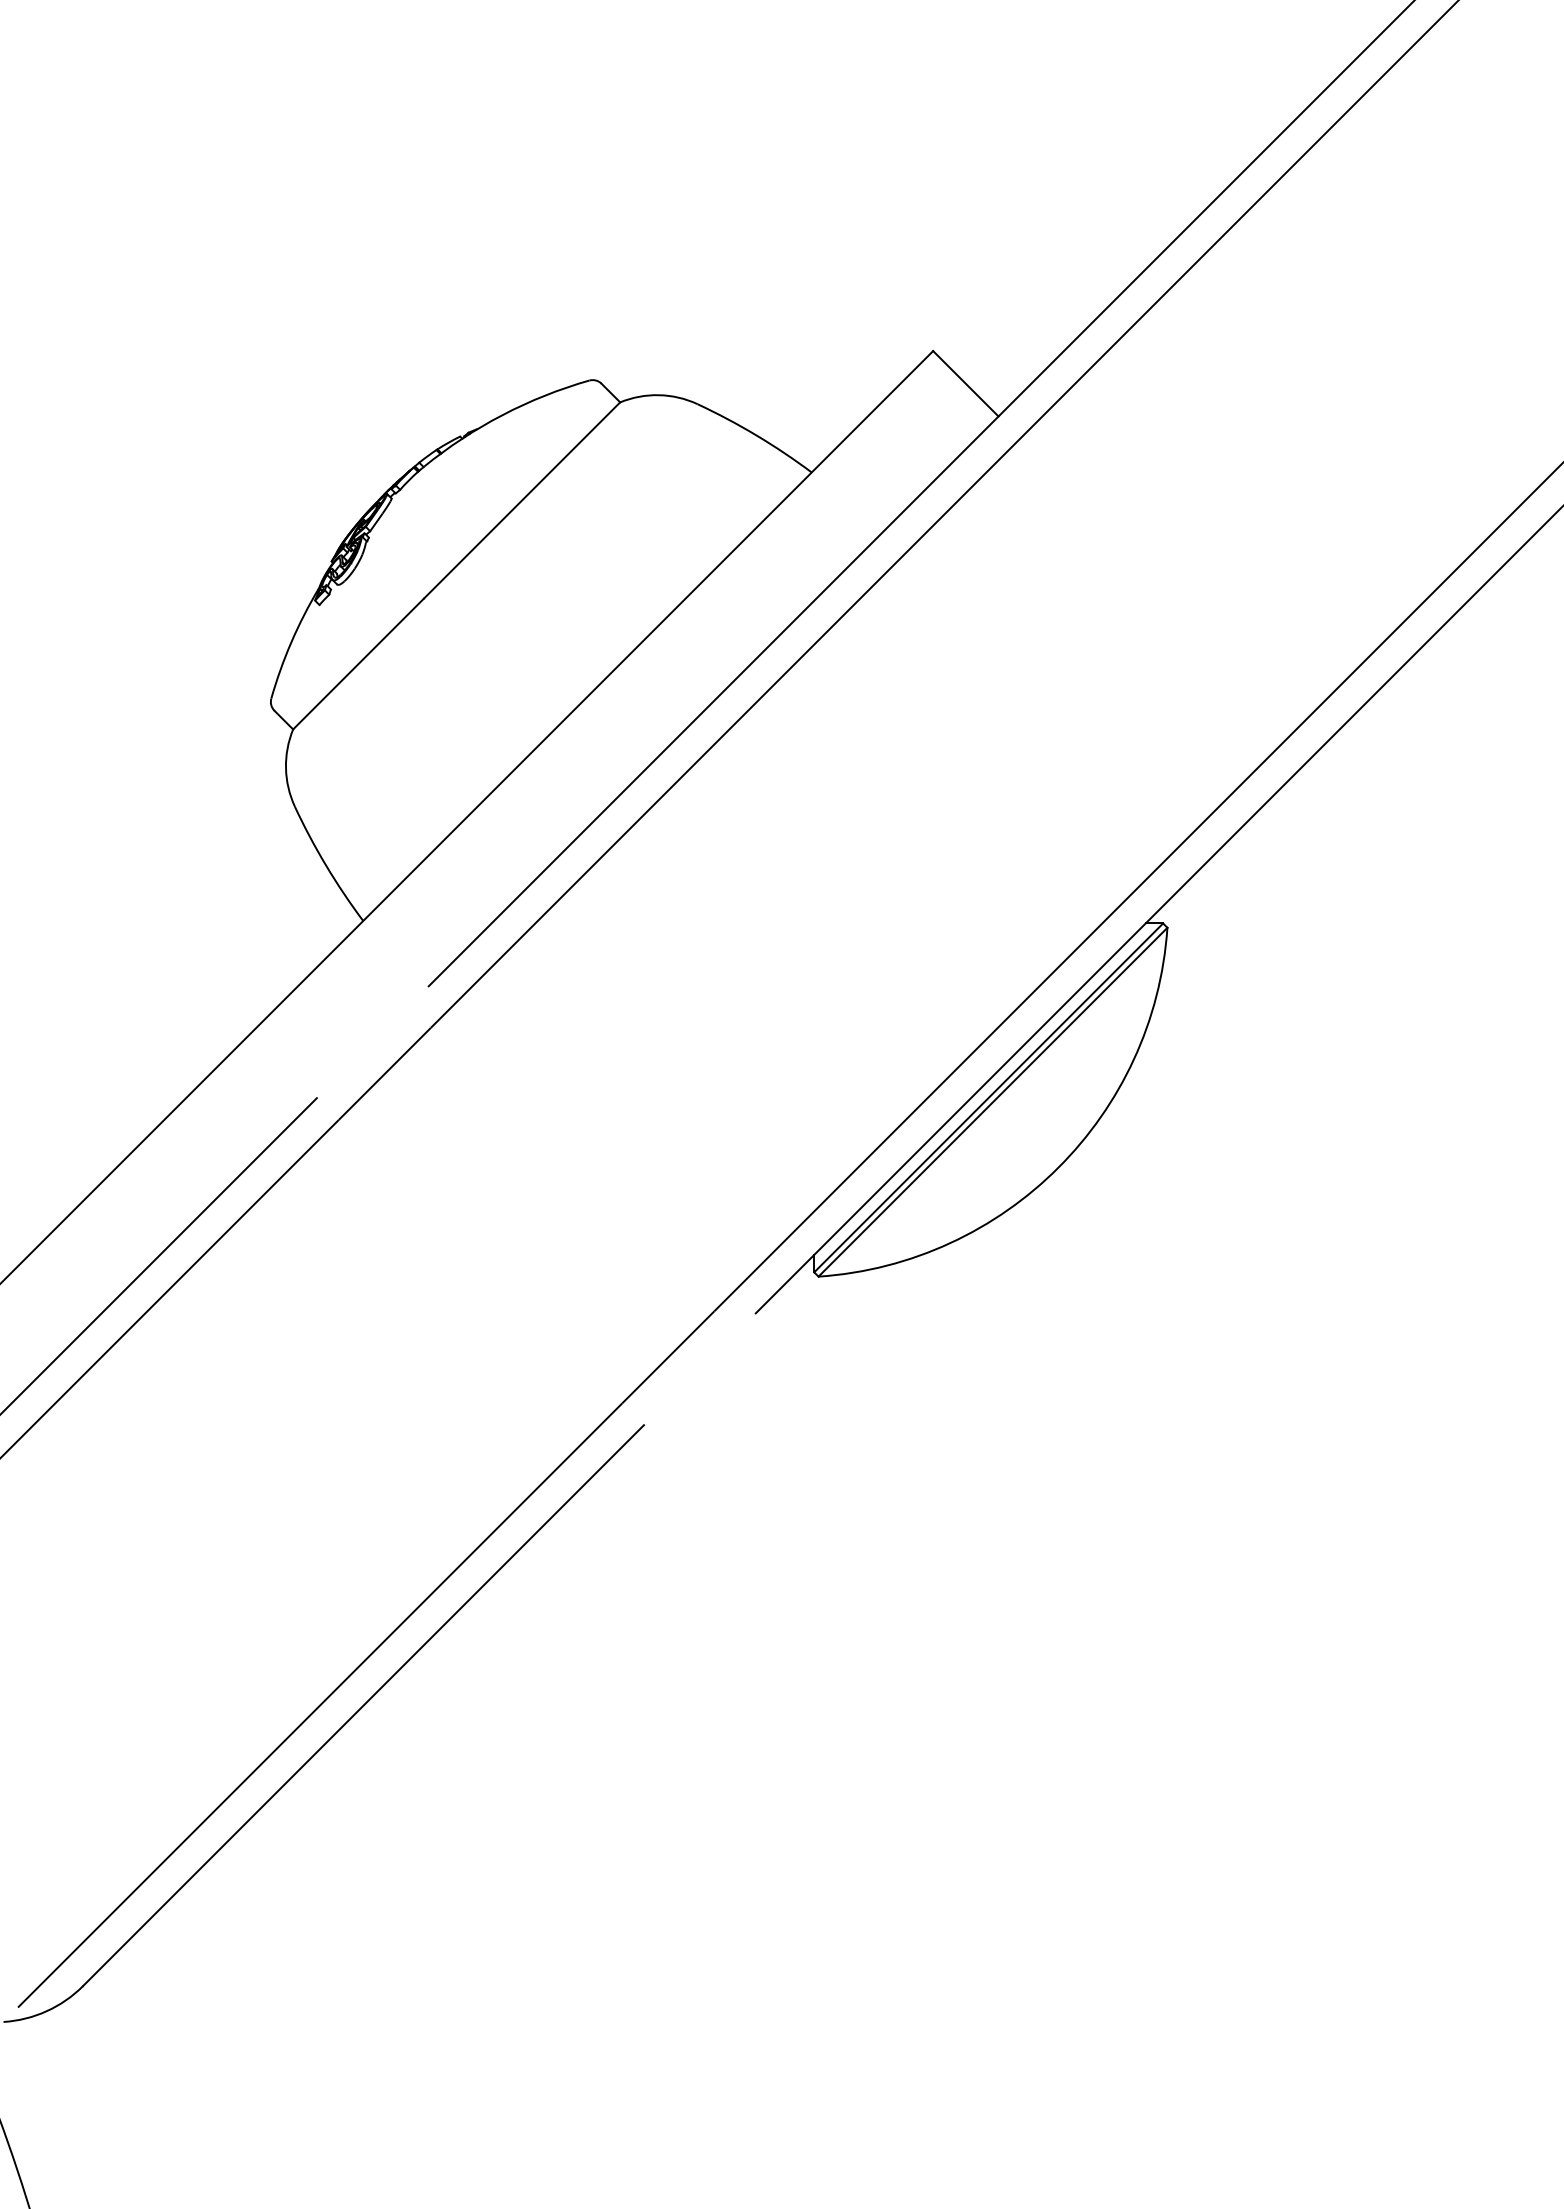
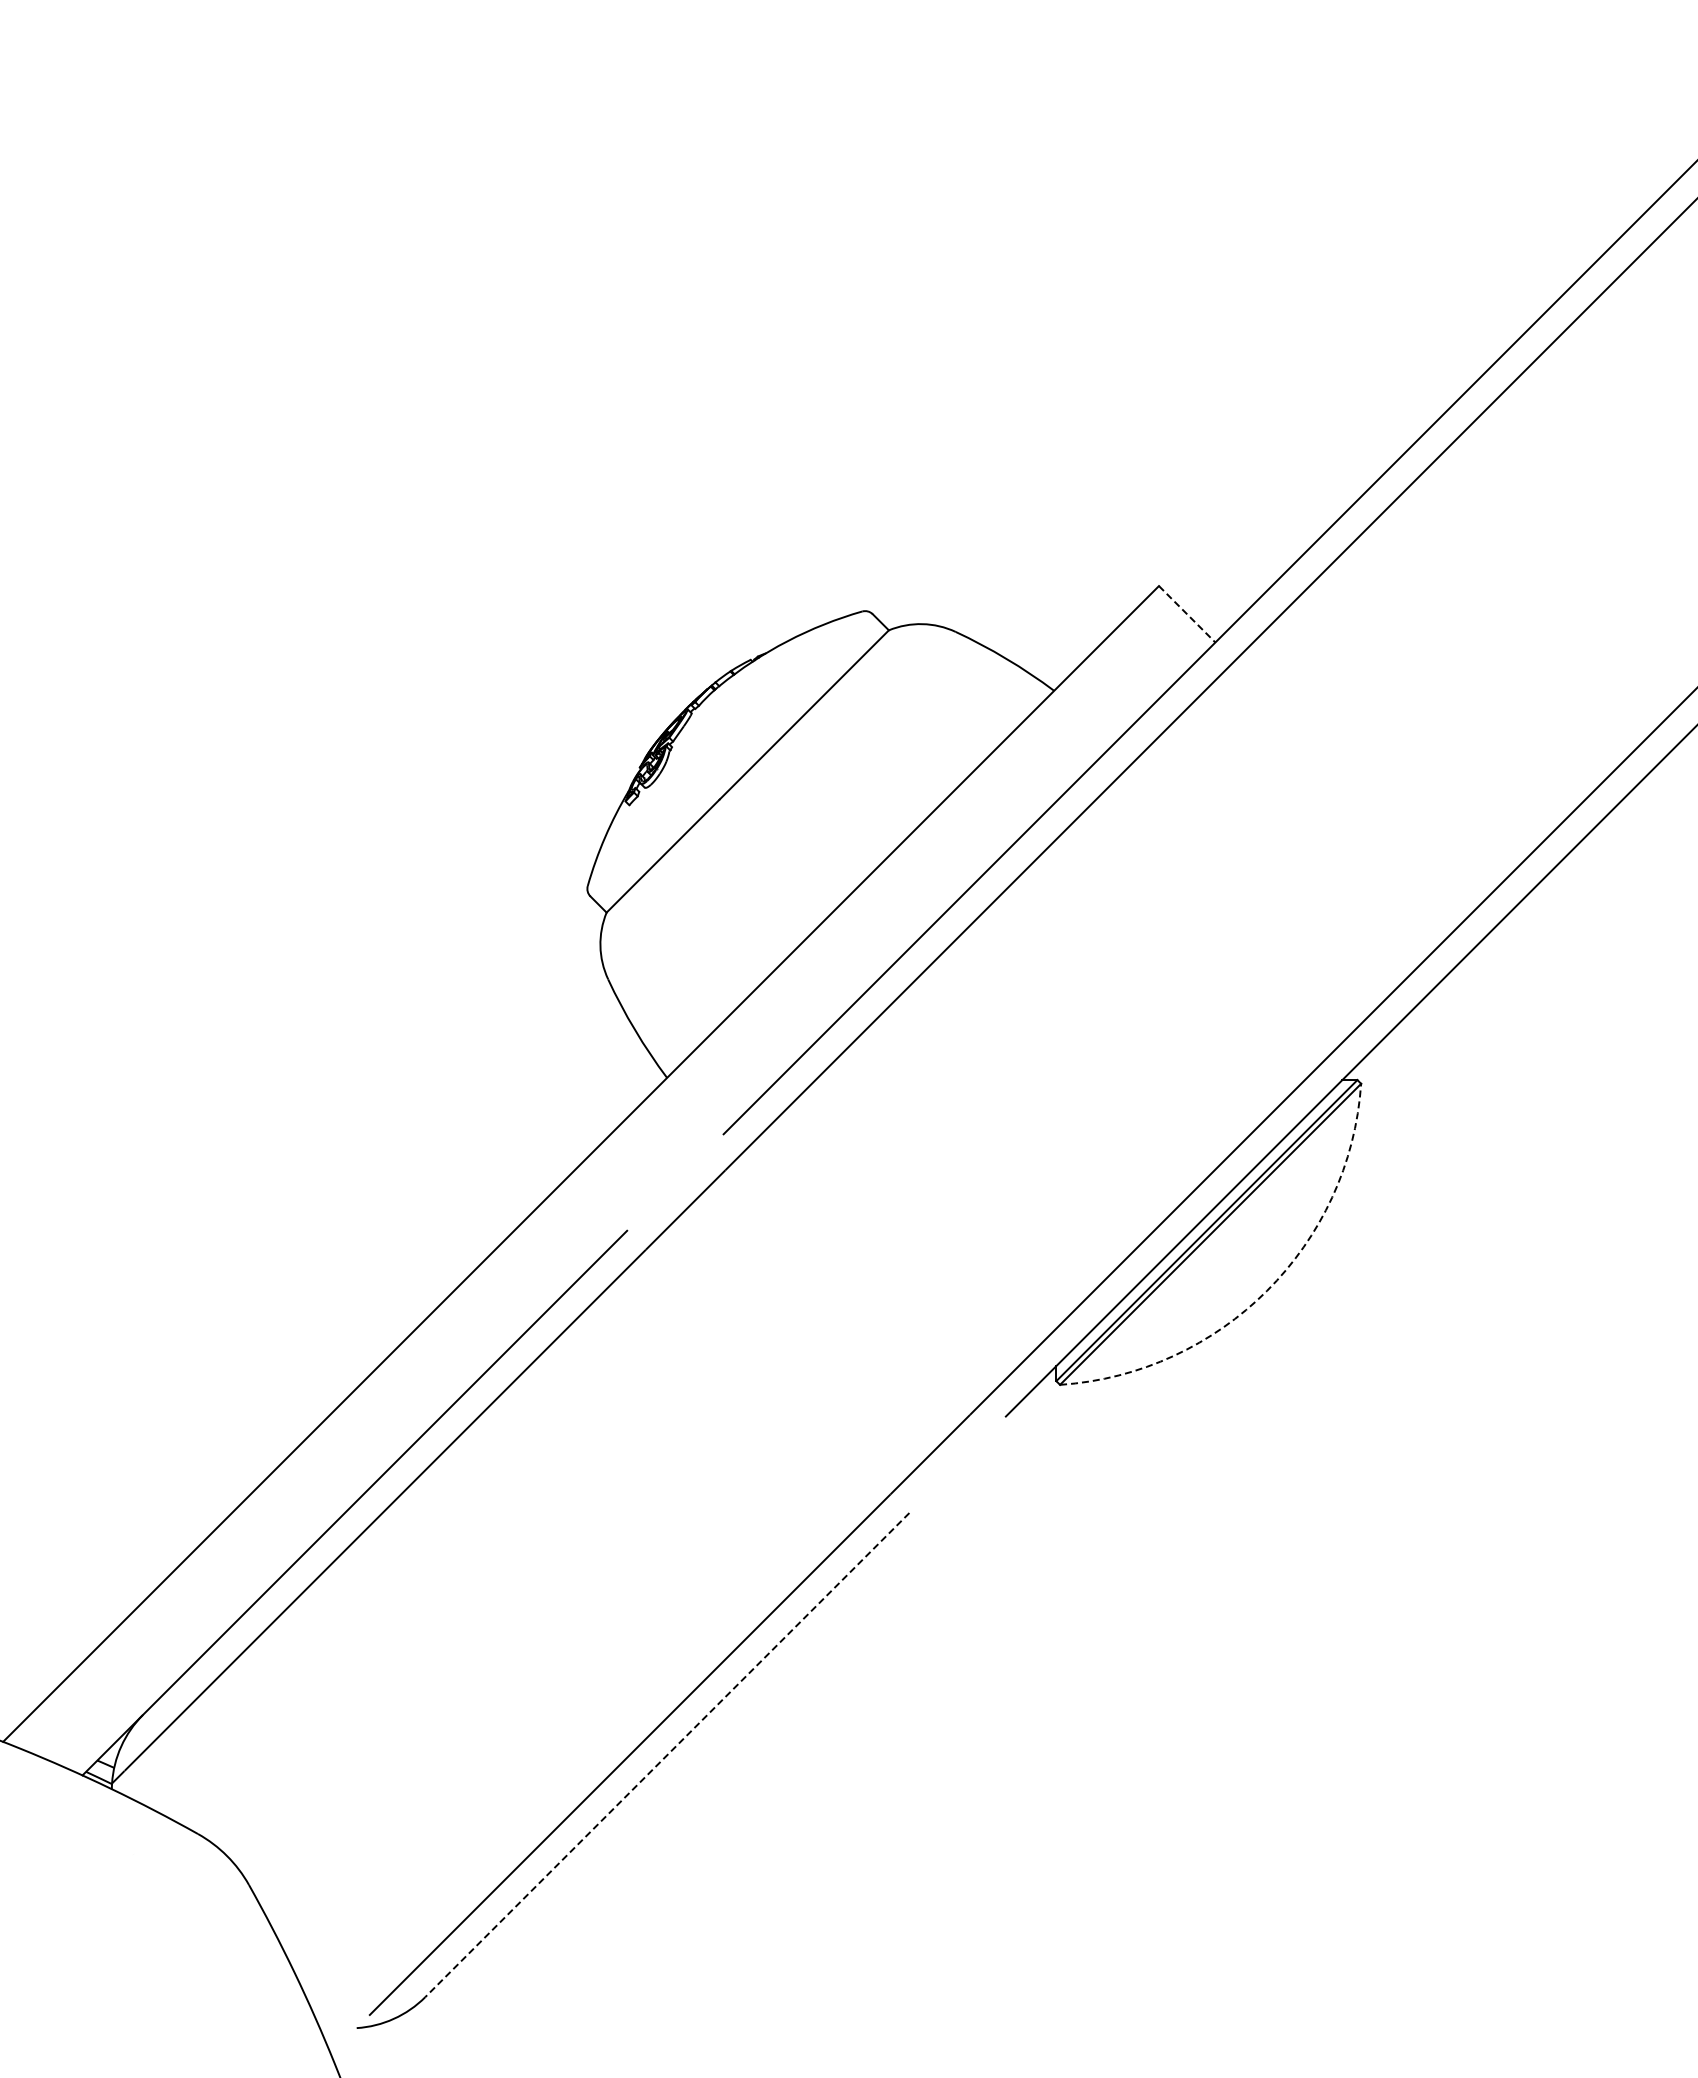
line: (966, 384) -> (1187, 614), solid -> dashed
arc: (1058, 1167) -> (1267, 1290), solid -> dashed
line: (363, 1706) -> (667, 1755), solid -> dashed

